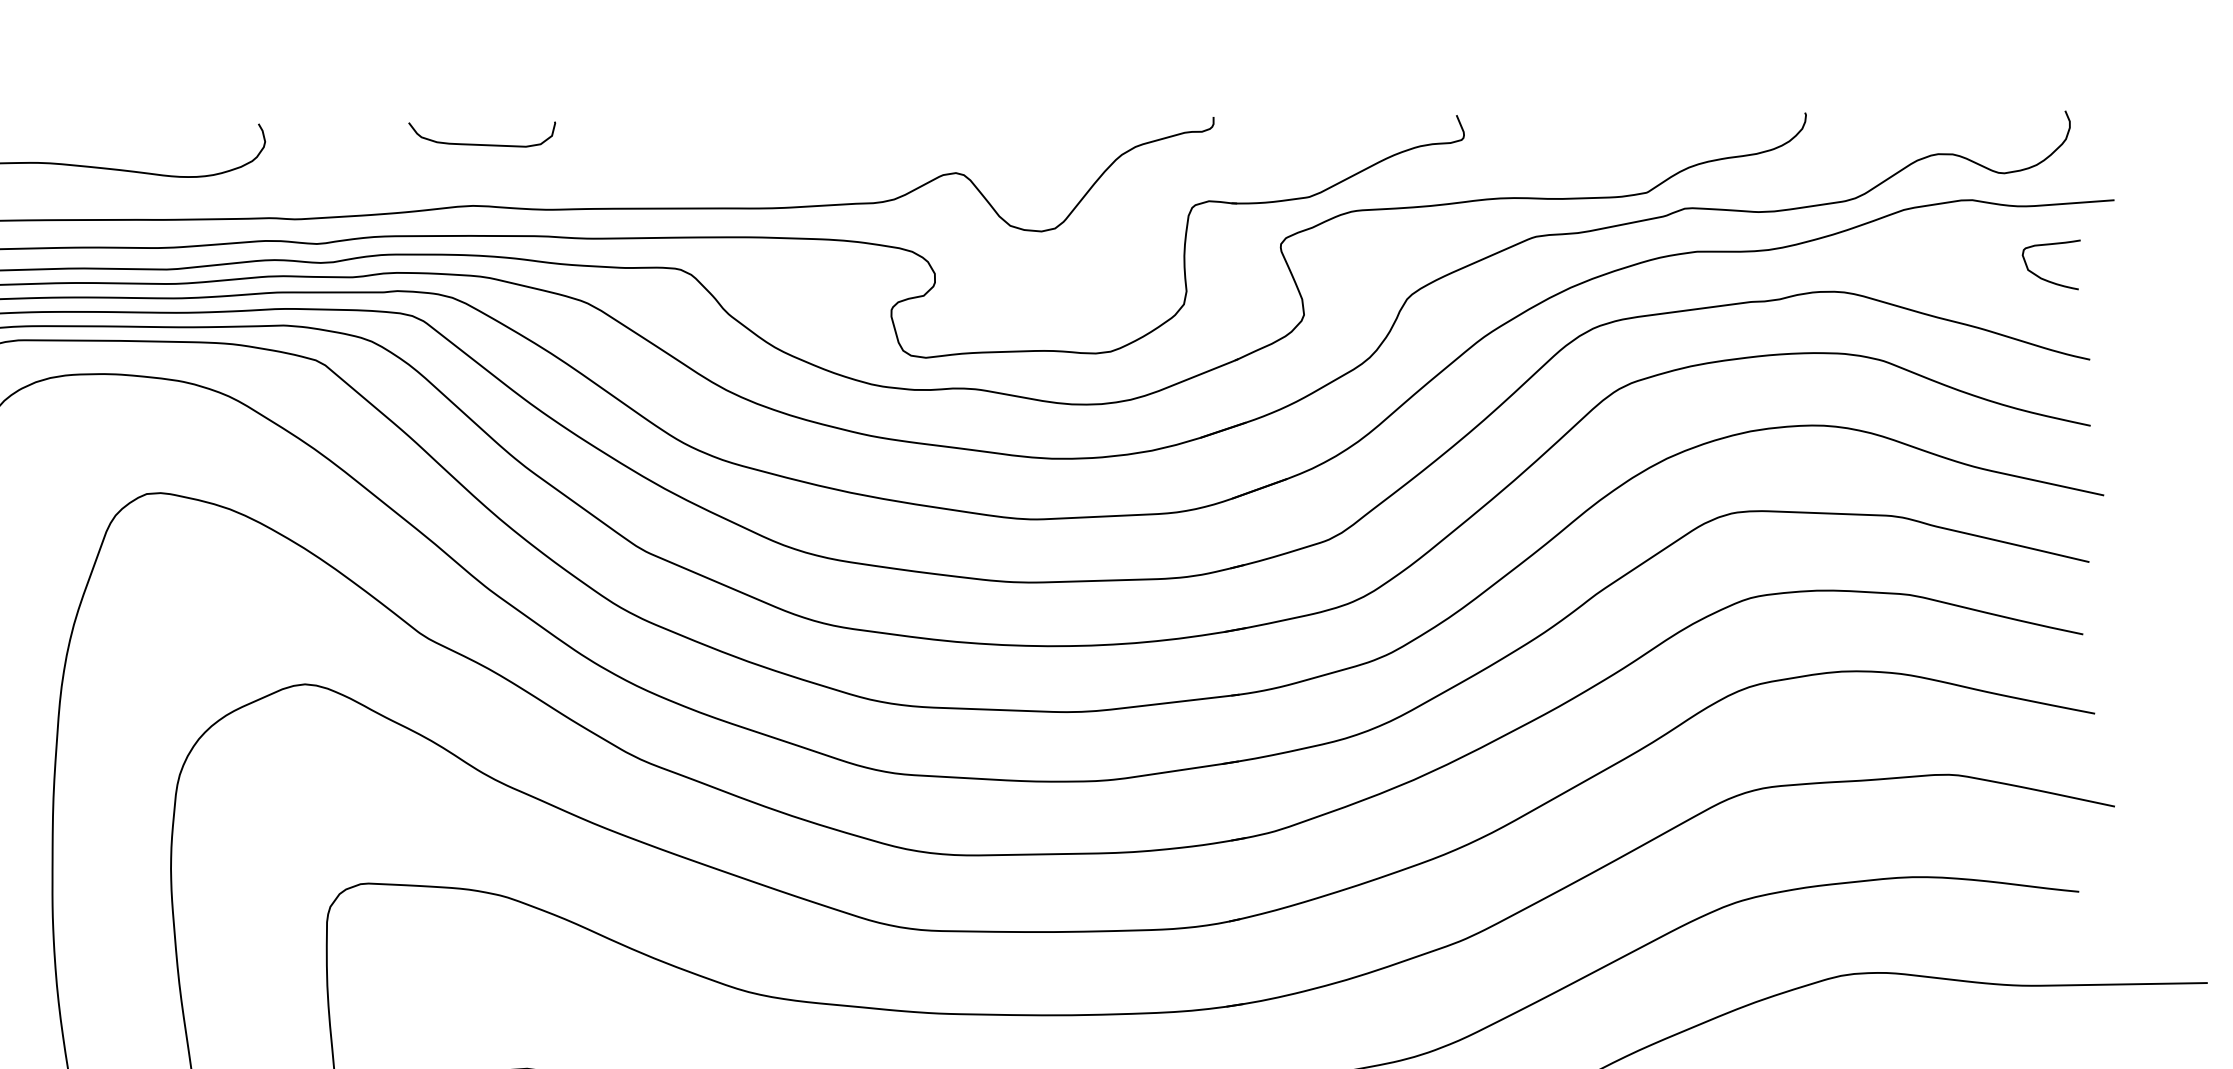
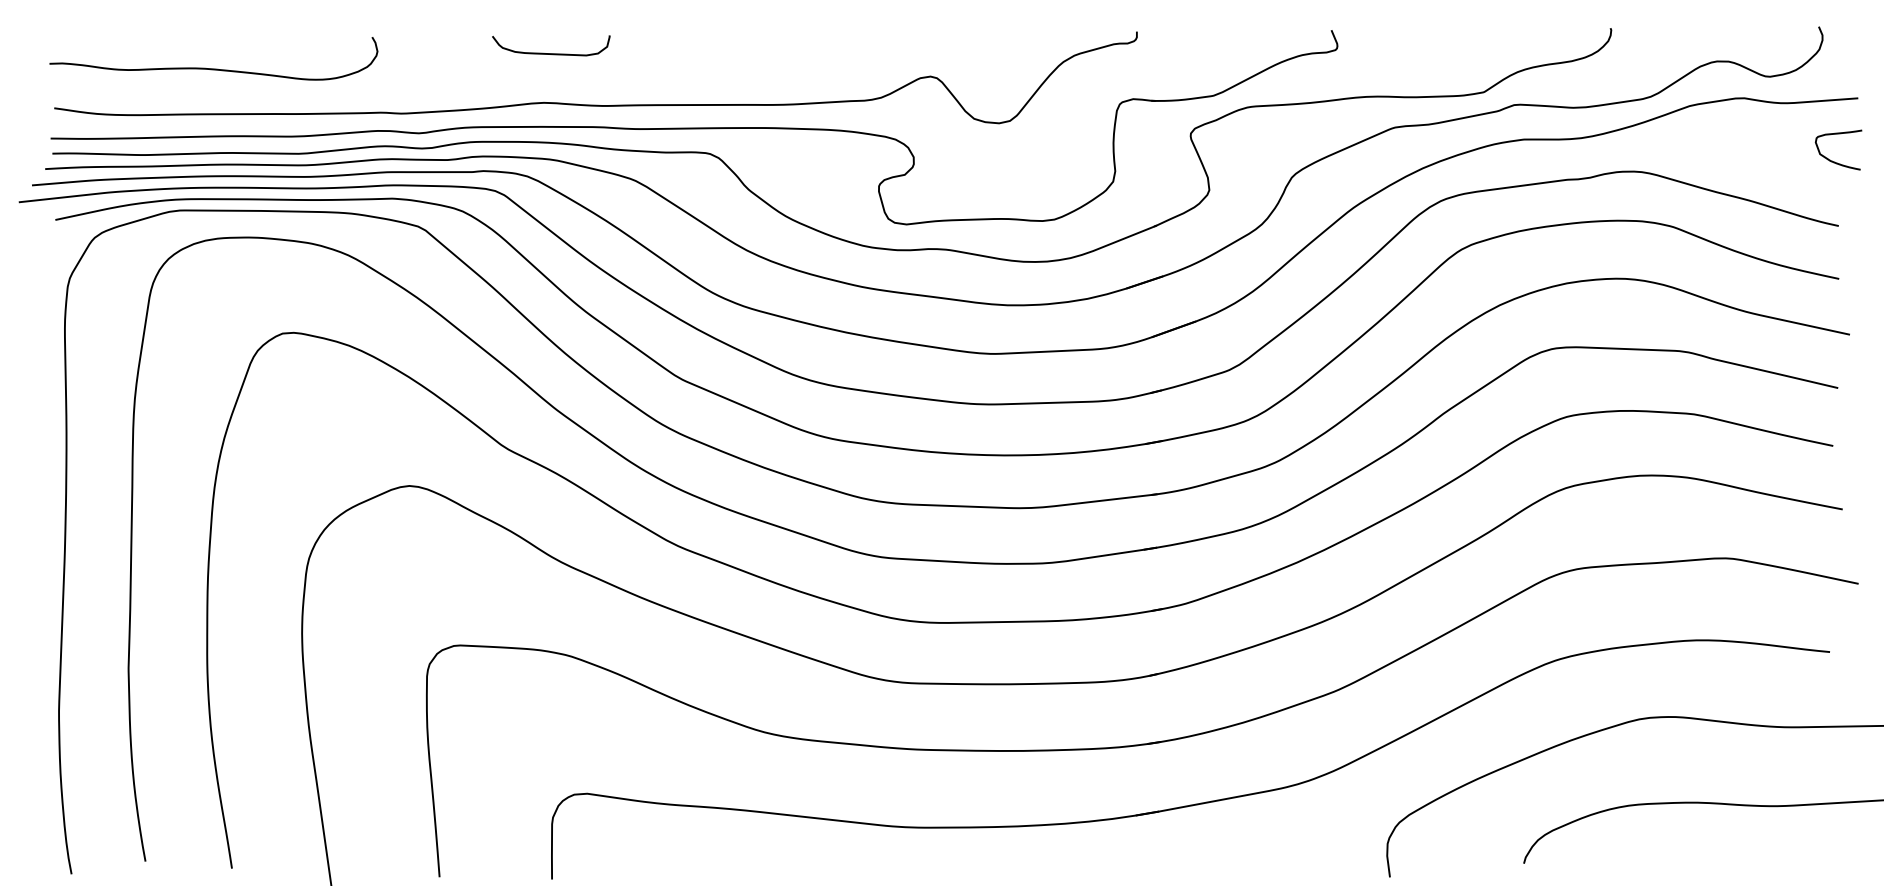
curve: (2043, 277) -> (1832, 160), moved

